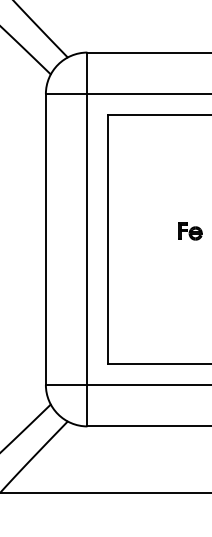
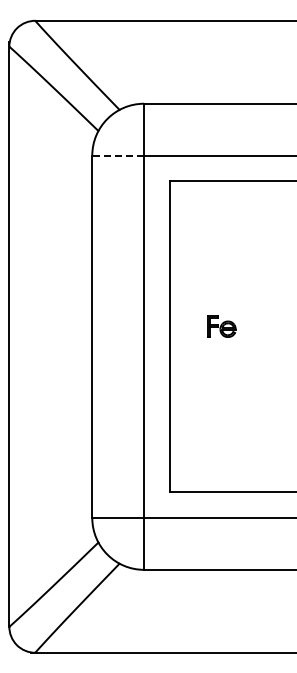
line: (66, 94) -> (118, 155), solid -> dashed
part: (190, 231) -> (221, 326), moved

